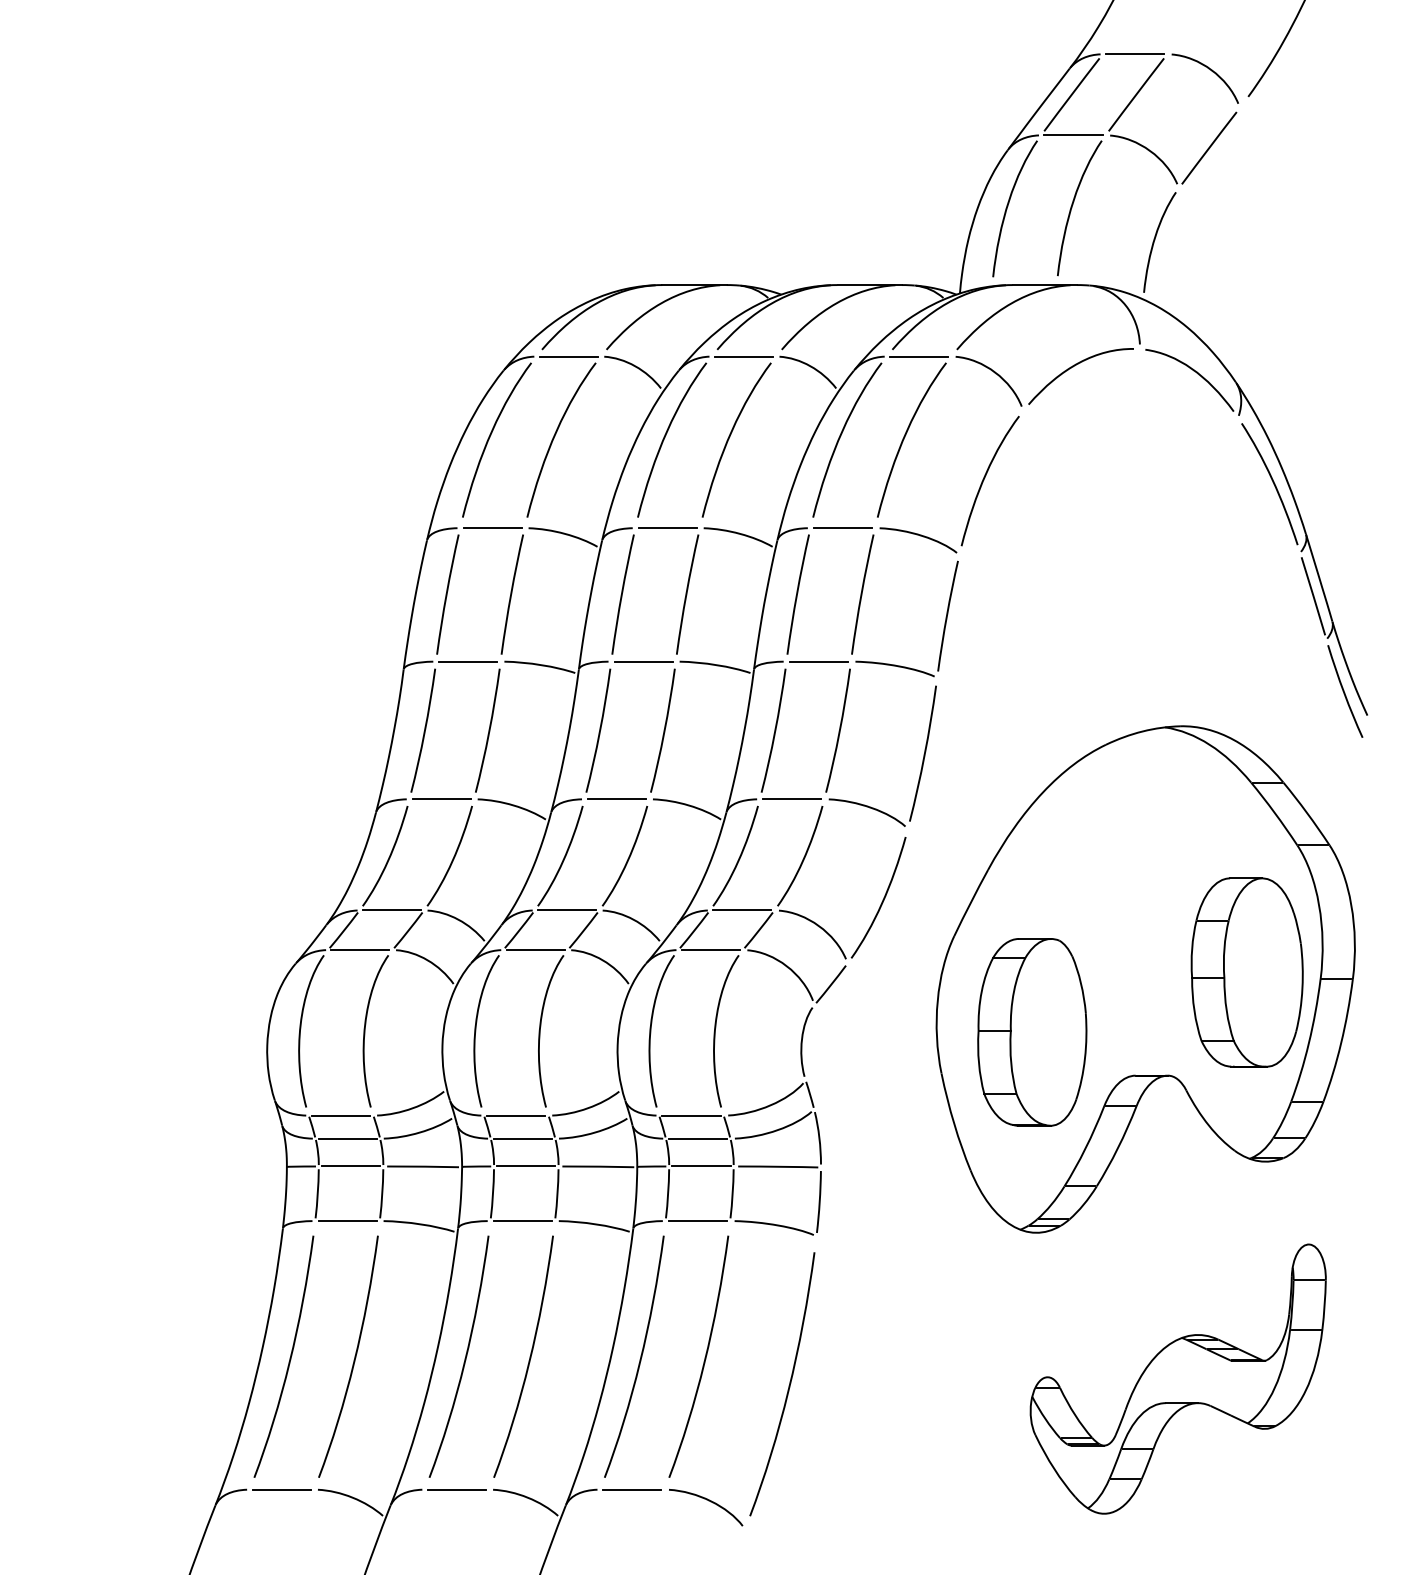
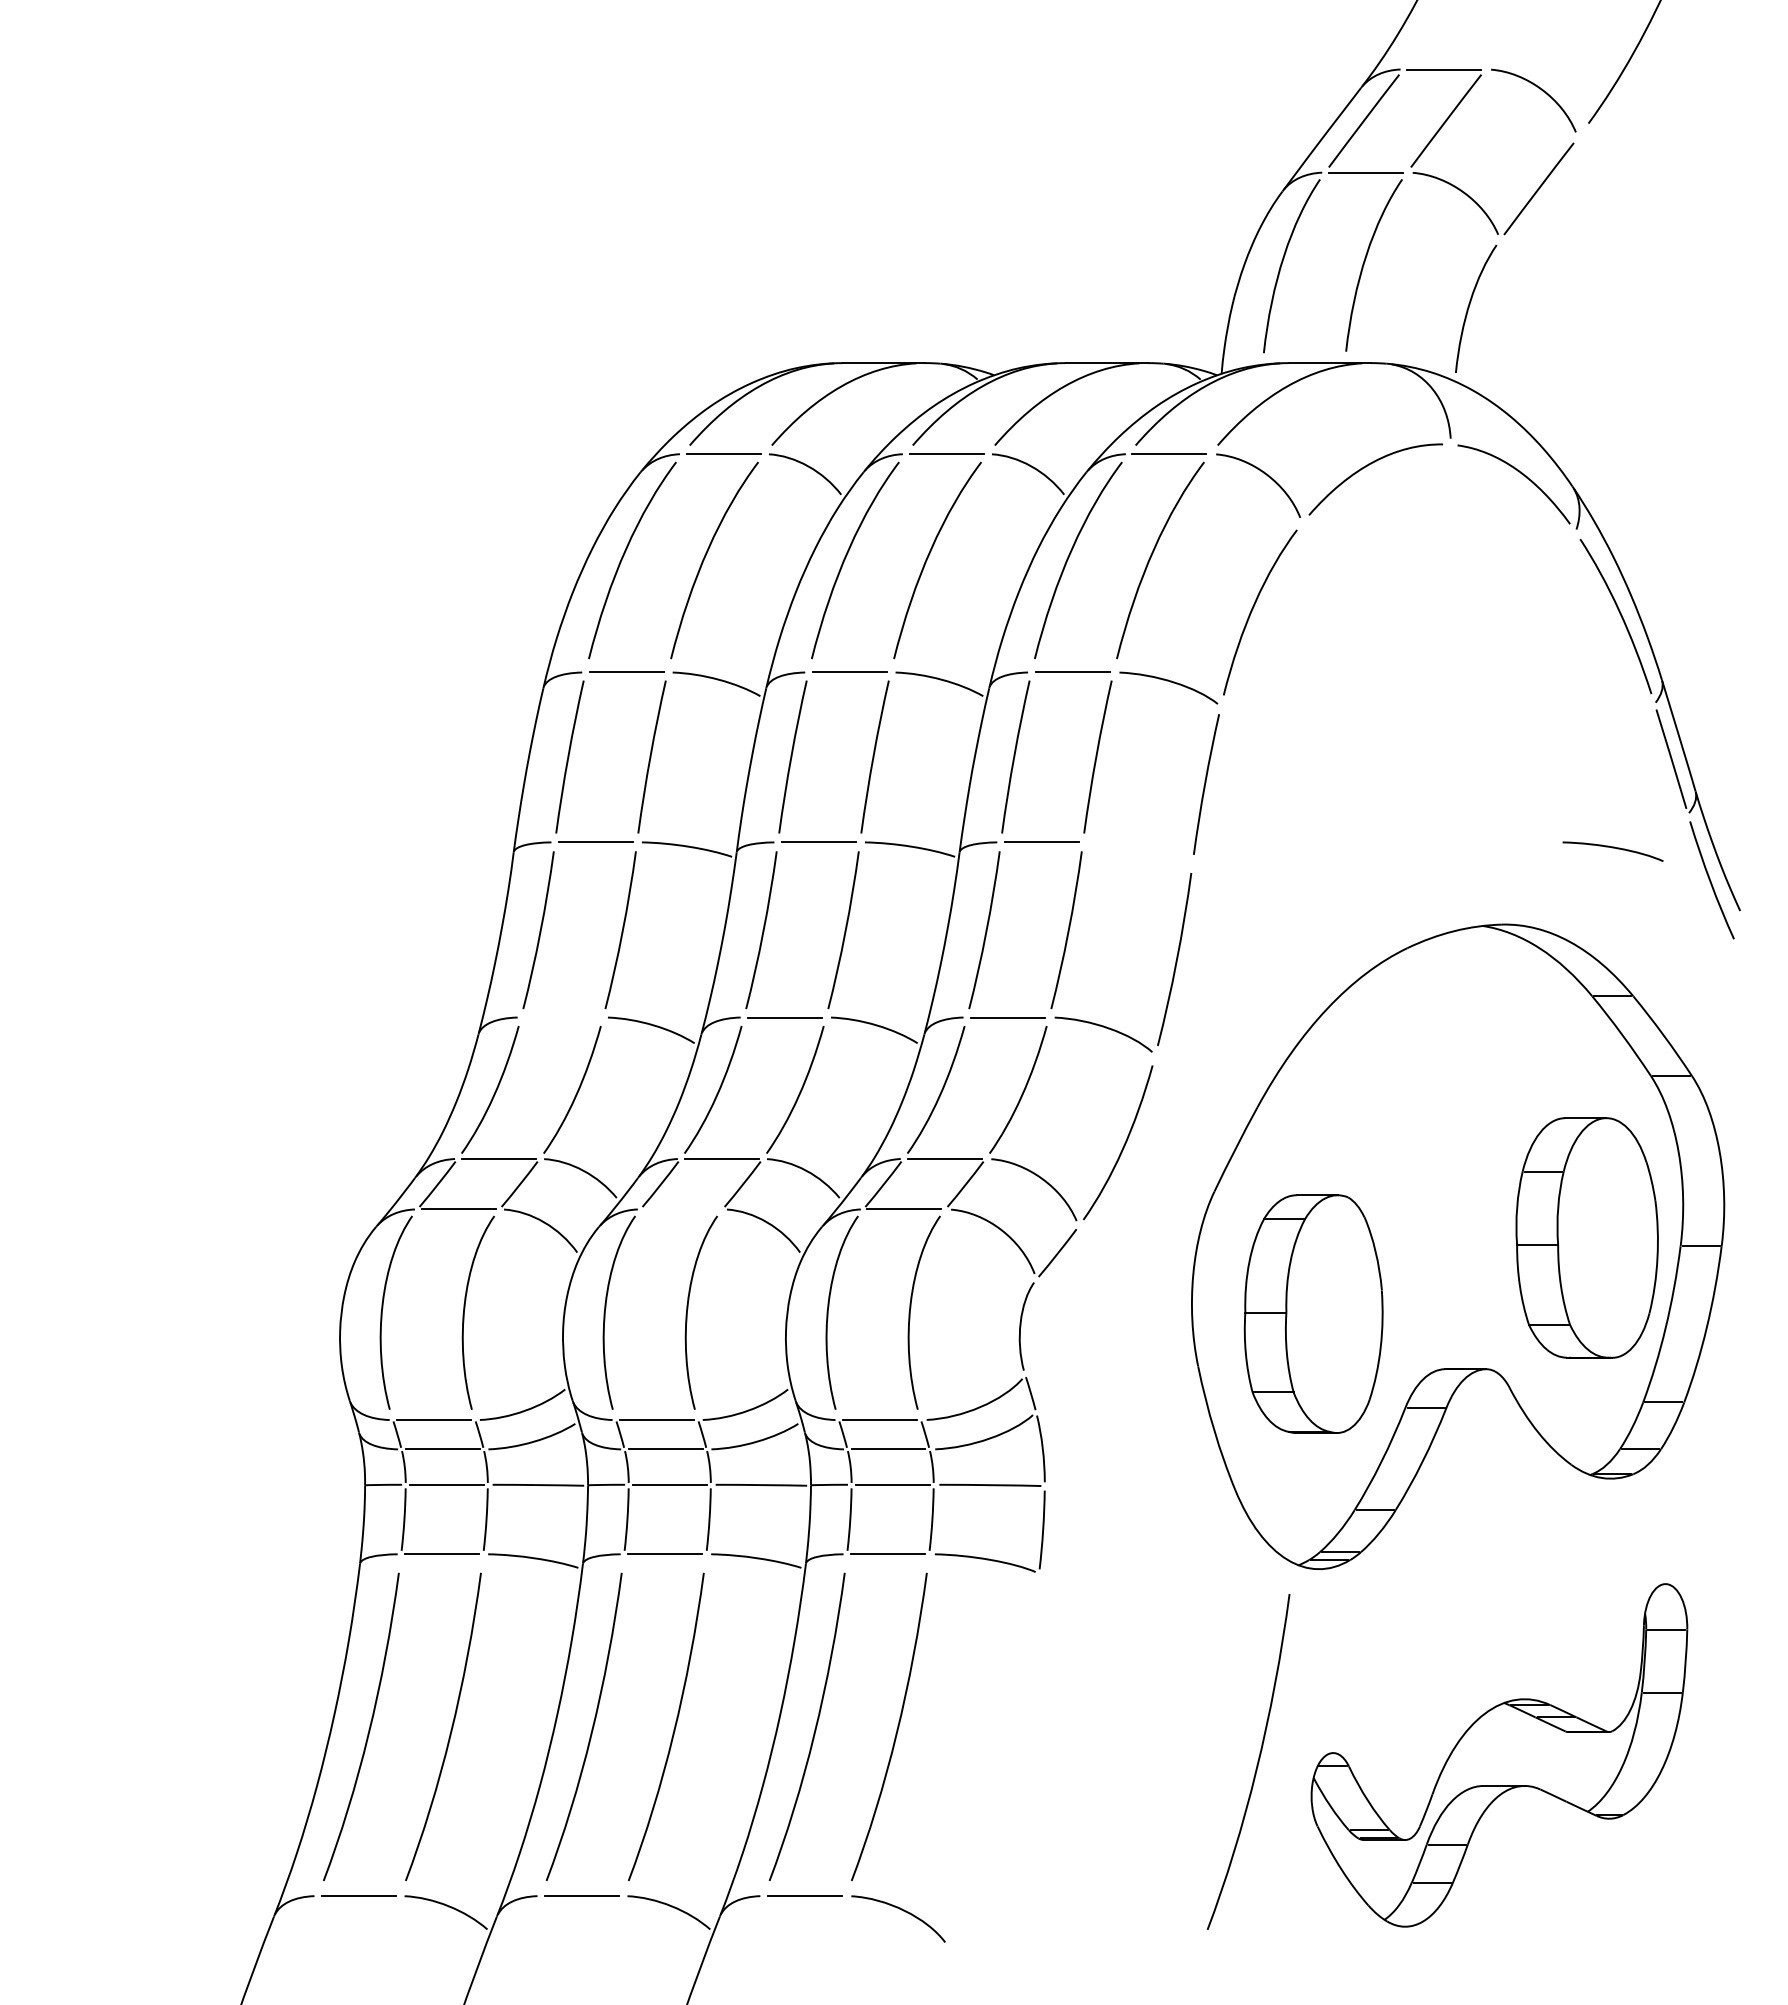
curve: (894, 666) -> (1612, 848), moved
line: (442, 799) -> (562, 1017), removed
line: (535, 950) -> (681, 1209), removed
curve: (788, 1386) -> (1256, 1764), moved

